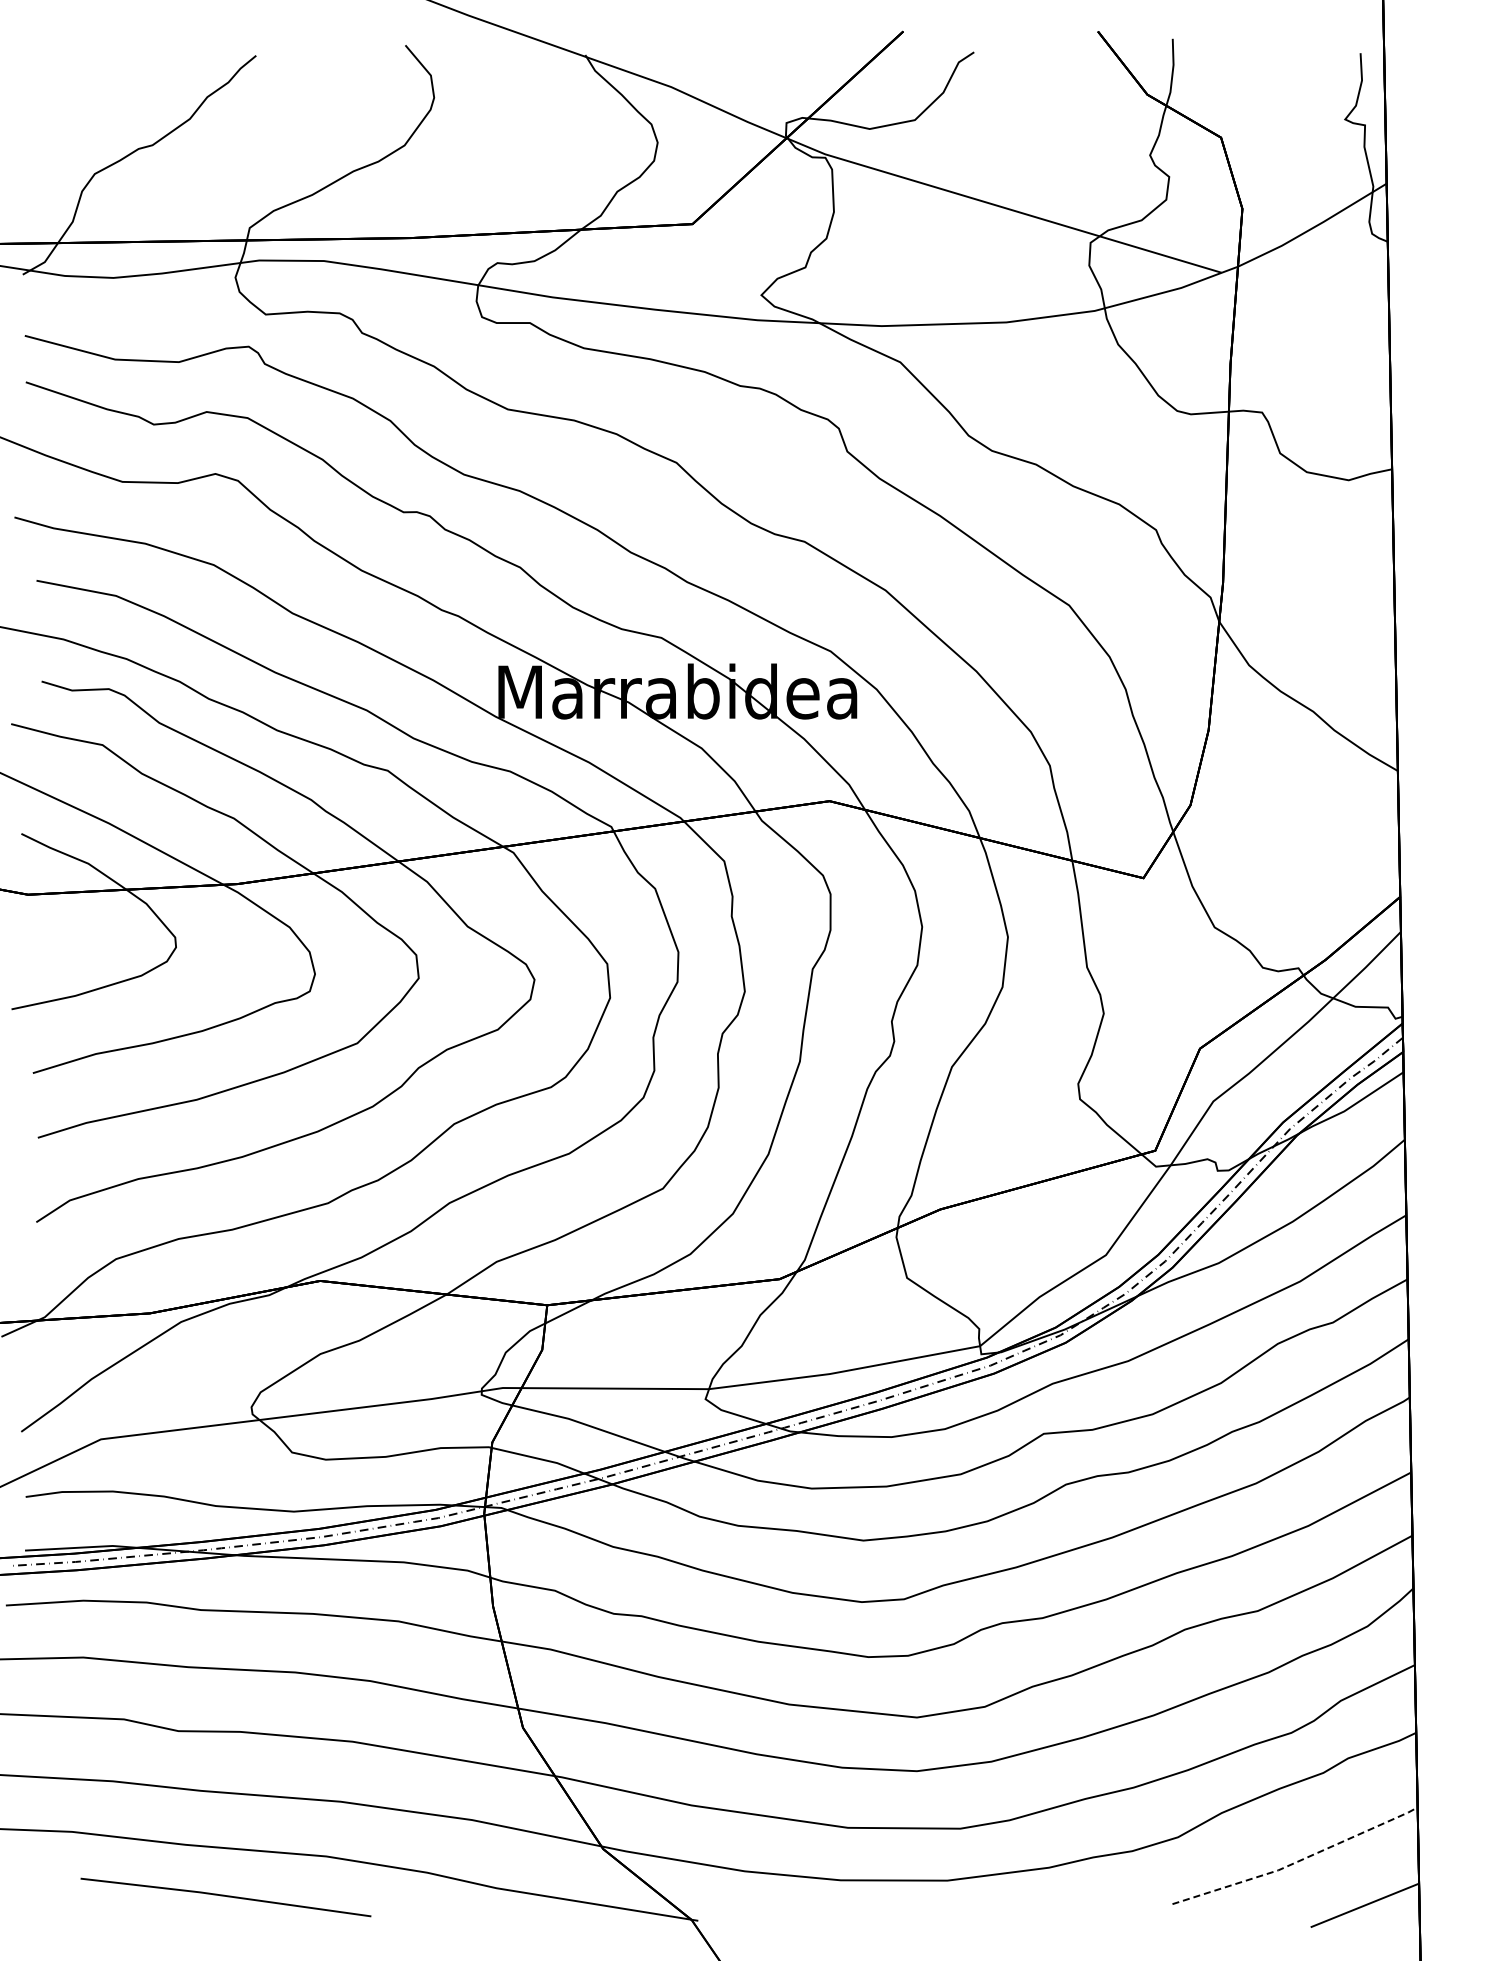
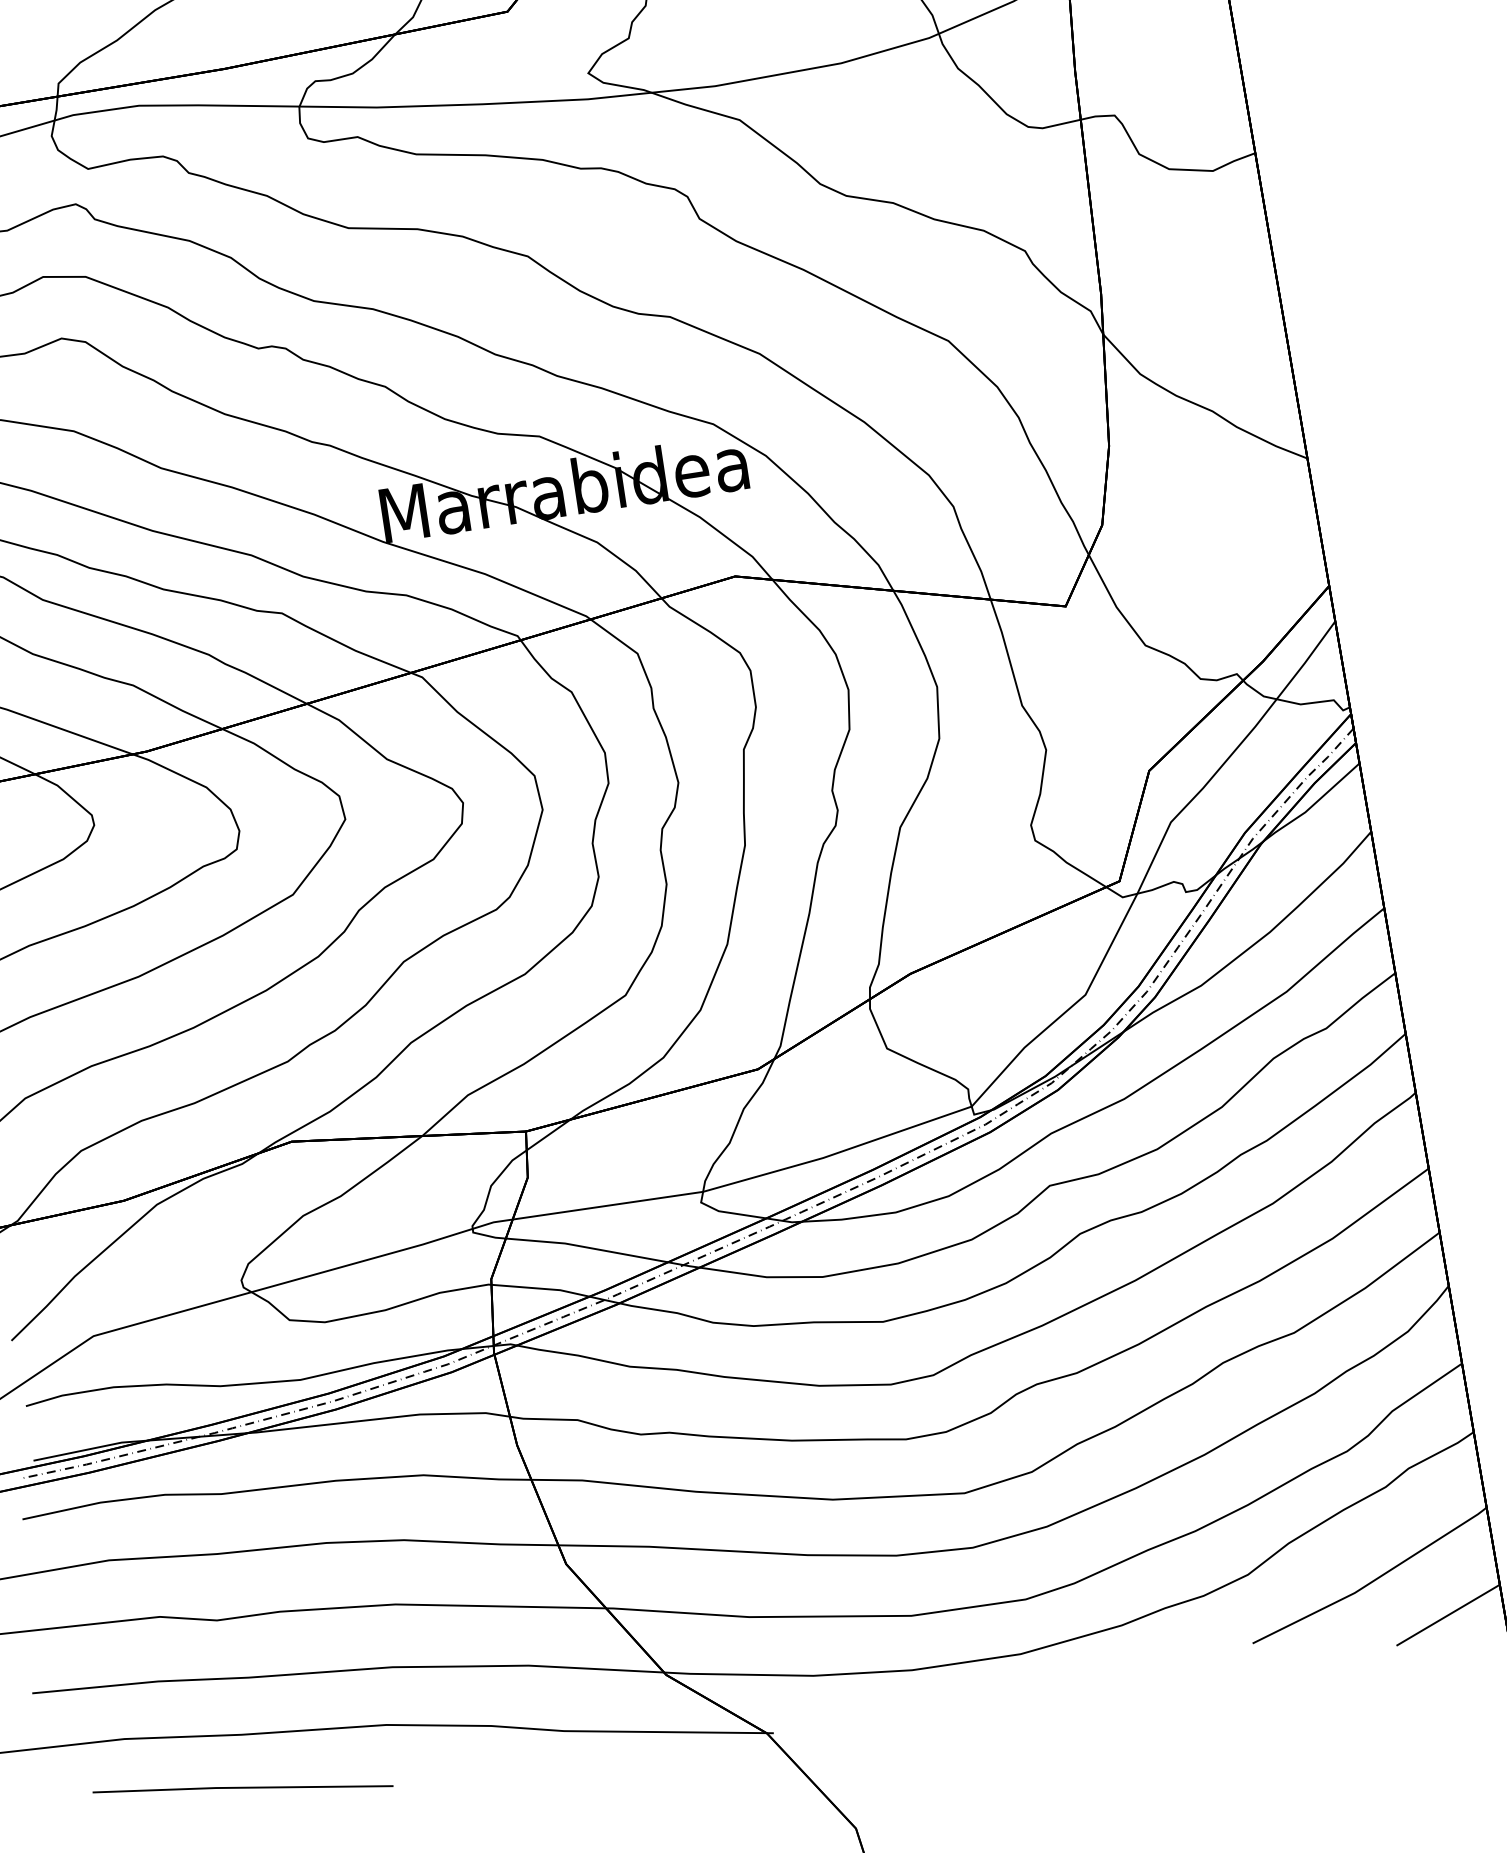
line: (1297, 1861) -> (1373, 1581), dashed -> solid
line: (225, 1896) -> (242, 1788), moved

